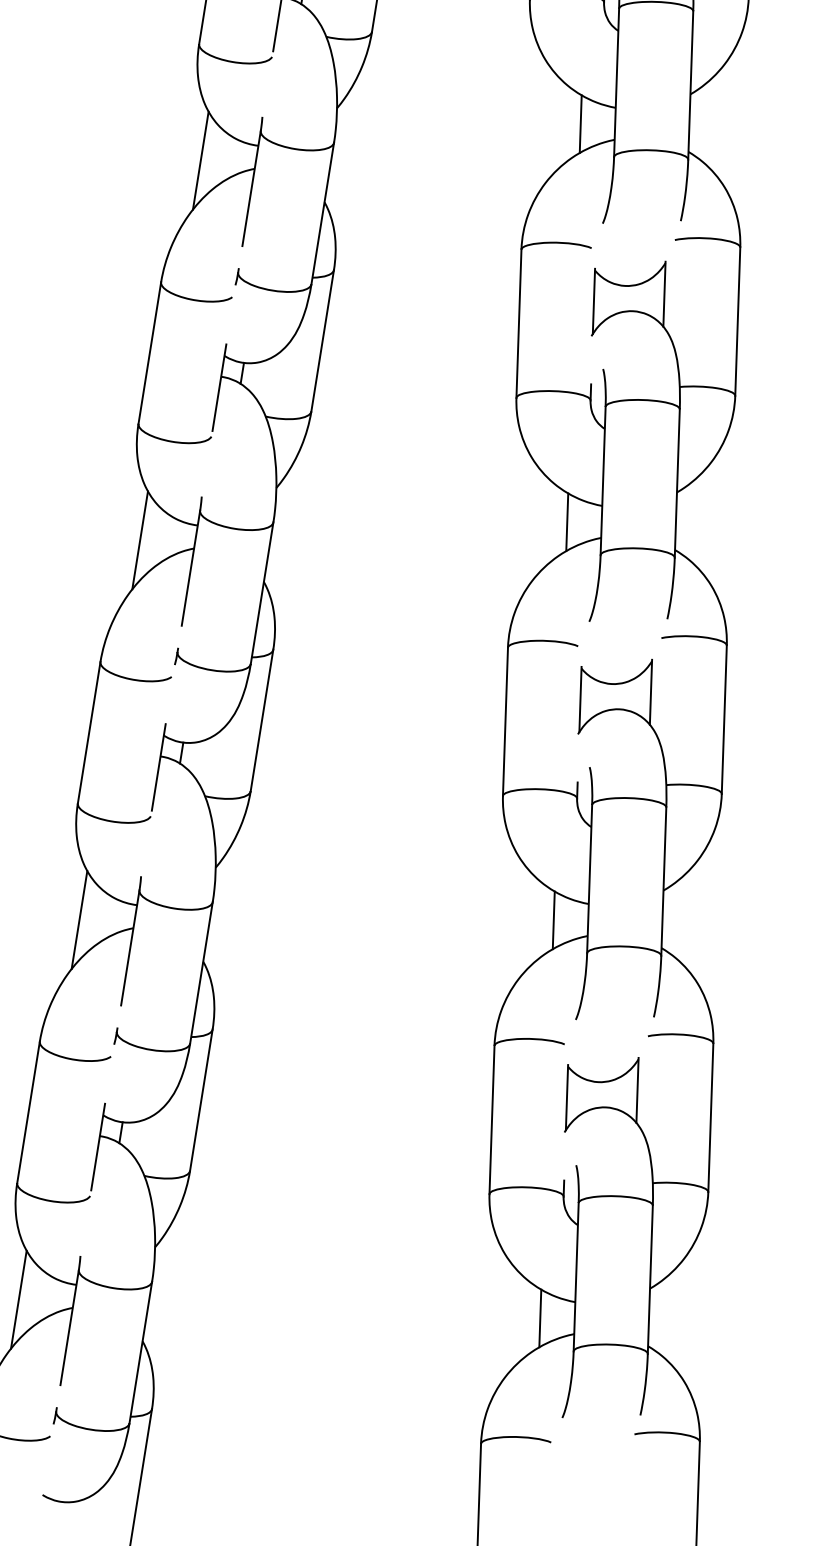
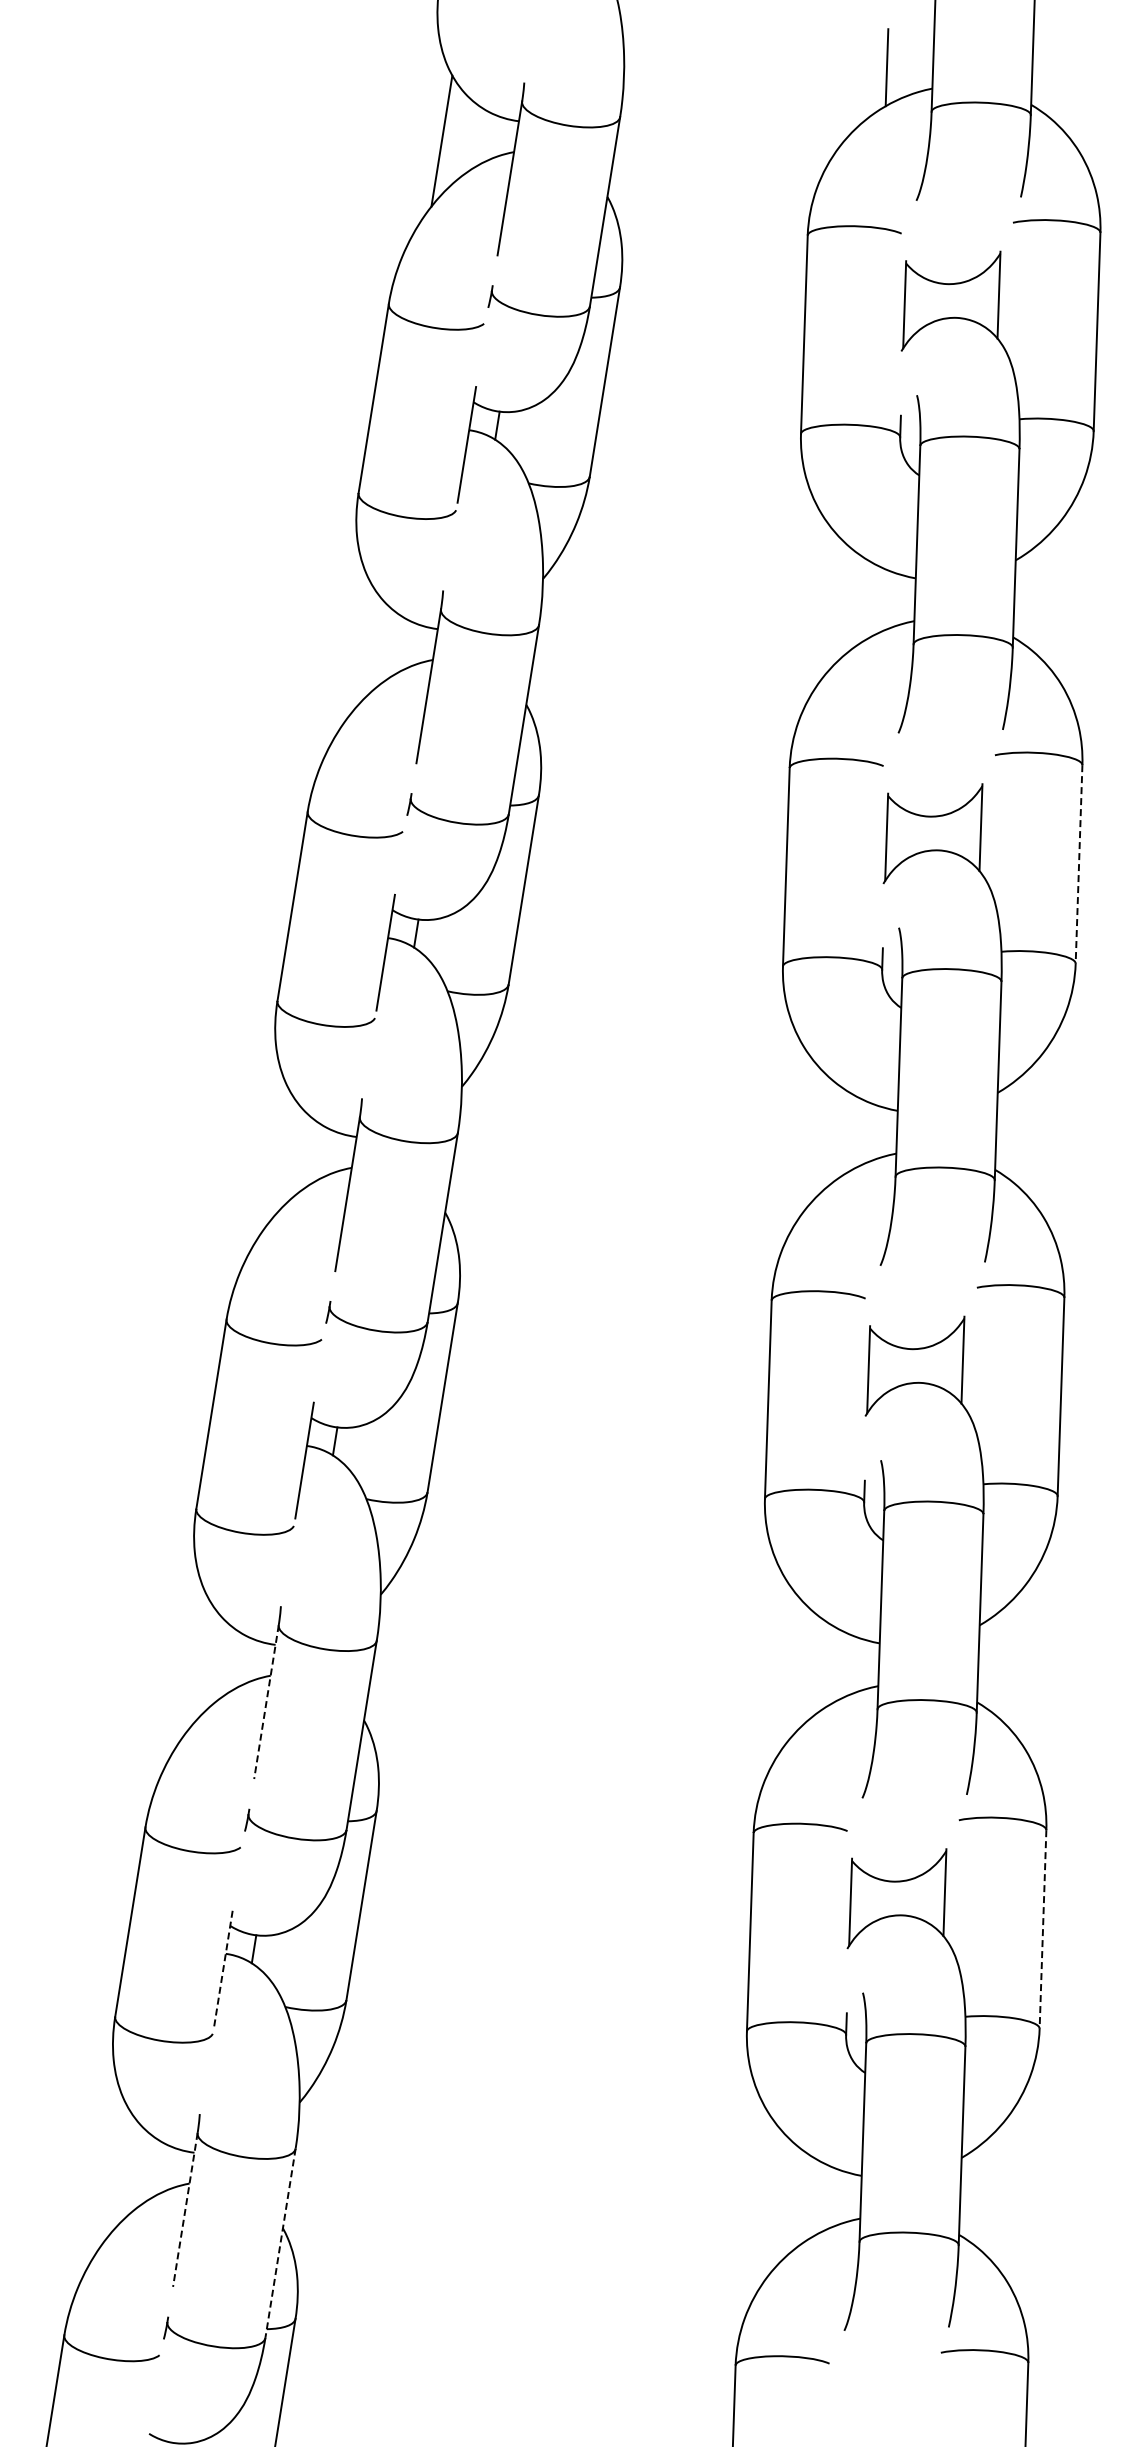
line: (580, 123) -> (868, 599), removed
line: (200, 160) -> (360, 648), removed
line: (738, 321) -> (1079, 864), solid -> dashed
line: (566, 522) -> (850, 1132), removed
line: (140, 540) -> (279, 1156), removed
line: (79, 919) -> (198, 1664), removed
line: (553, 919) -> (832, 1664), removed
line: (130, 948) -> (266, 1702), solid -> dashed
line: (710, 1117) -> (1042, 1929), solid -> dashed
line: (98, 1147) -> (223, 1968), solid -> dashed
line: (18, 1299) -> (116, 2172), removed
line: (540, 1318) -> (814, 2197), removed
line: (69, 1327) -> (185, 2209), solid -> dashed
line: (140, 1352) -> (280, 2243), solid -> dashed

